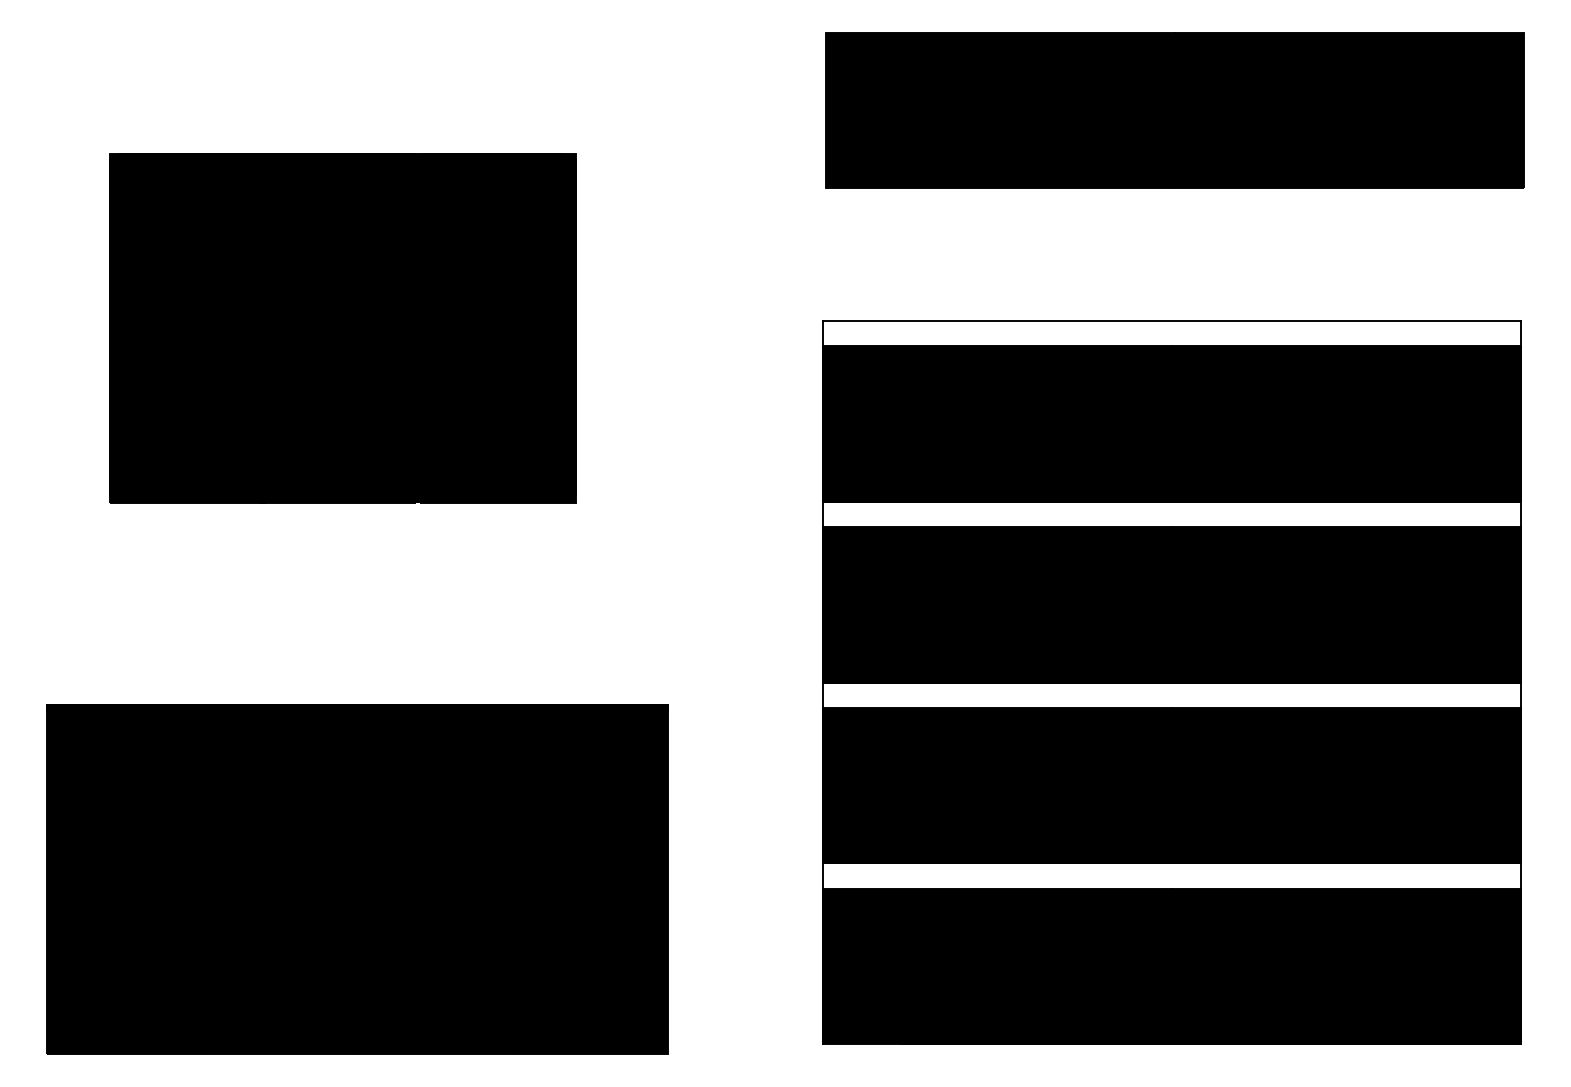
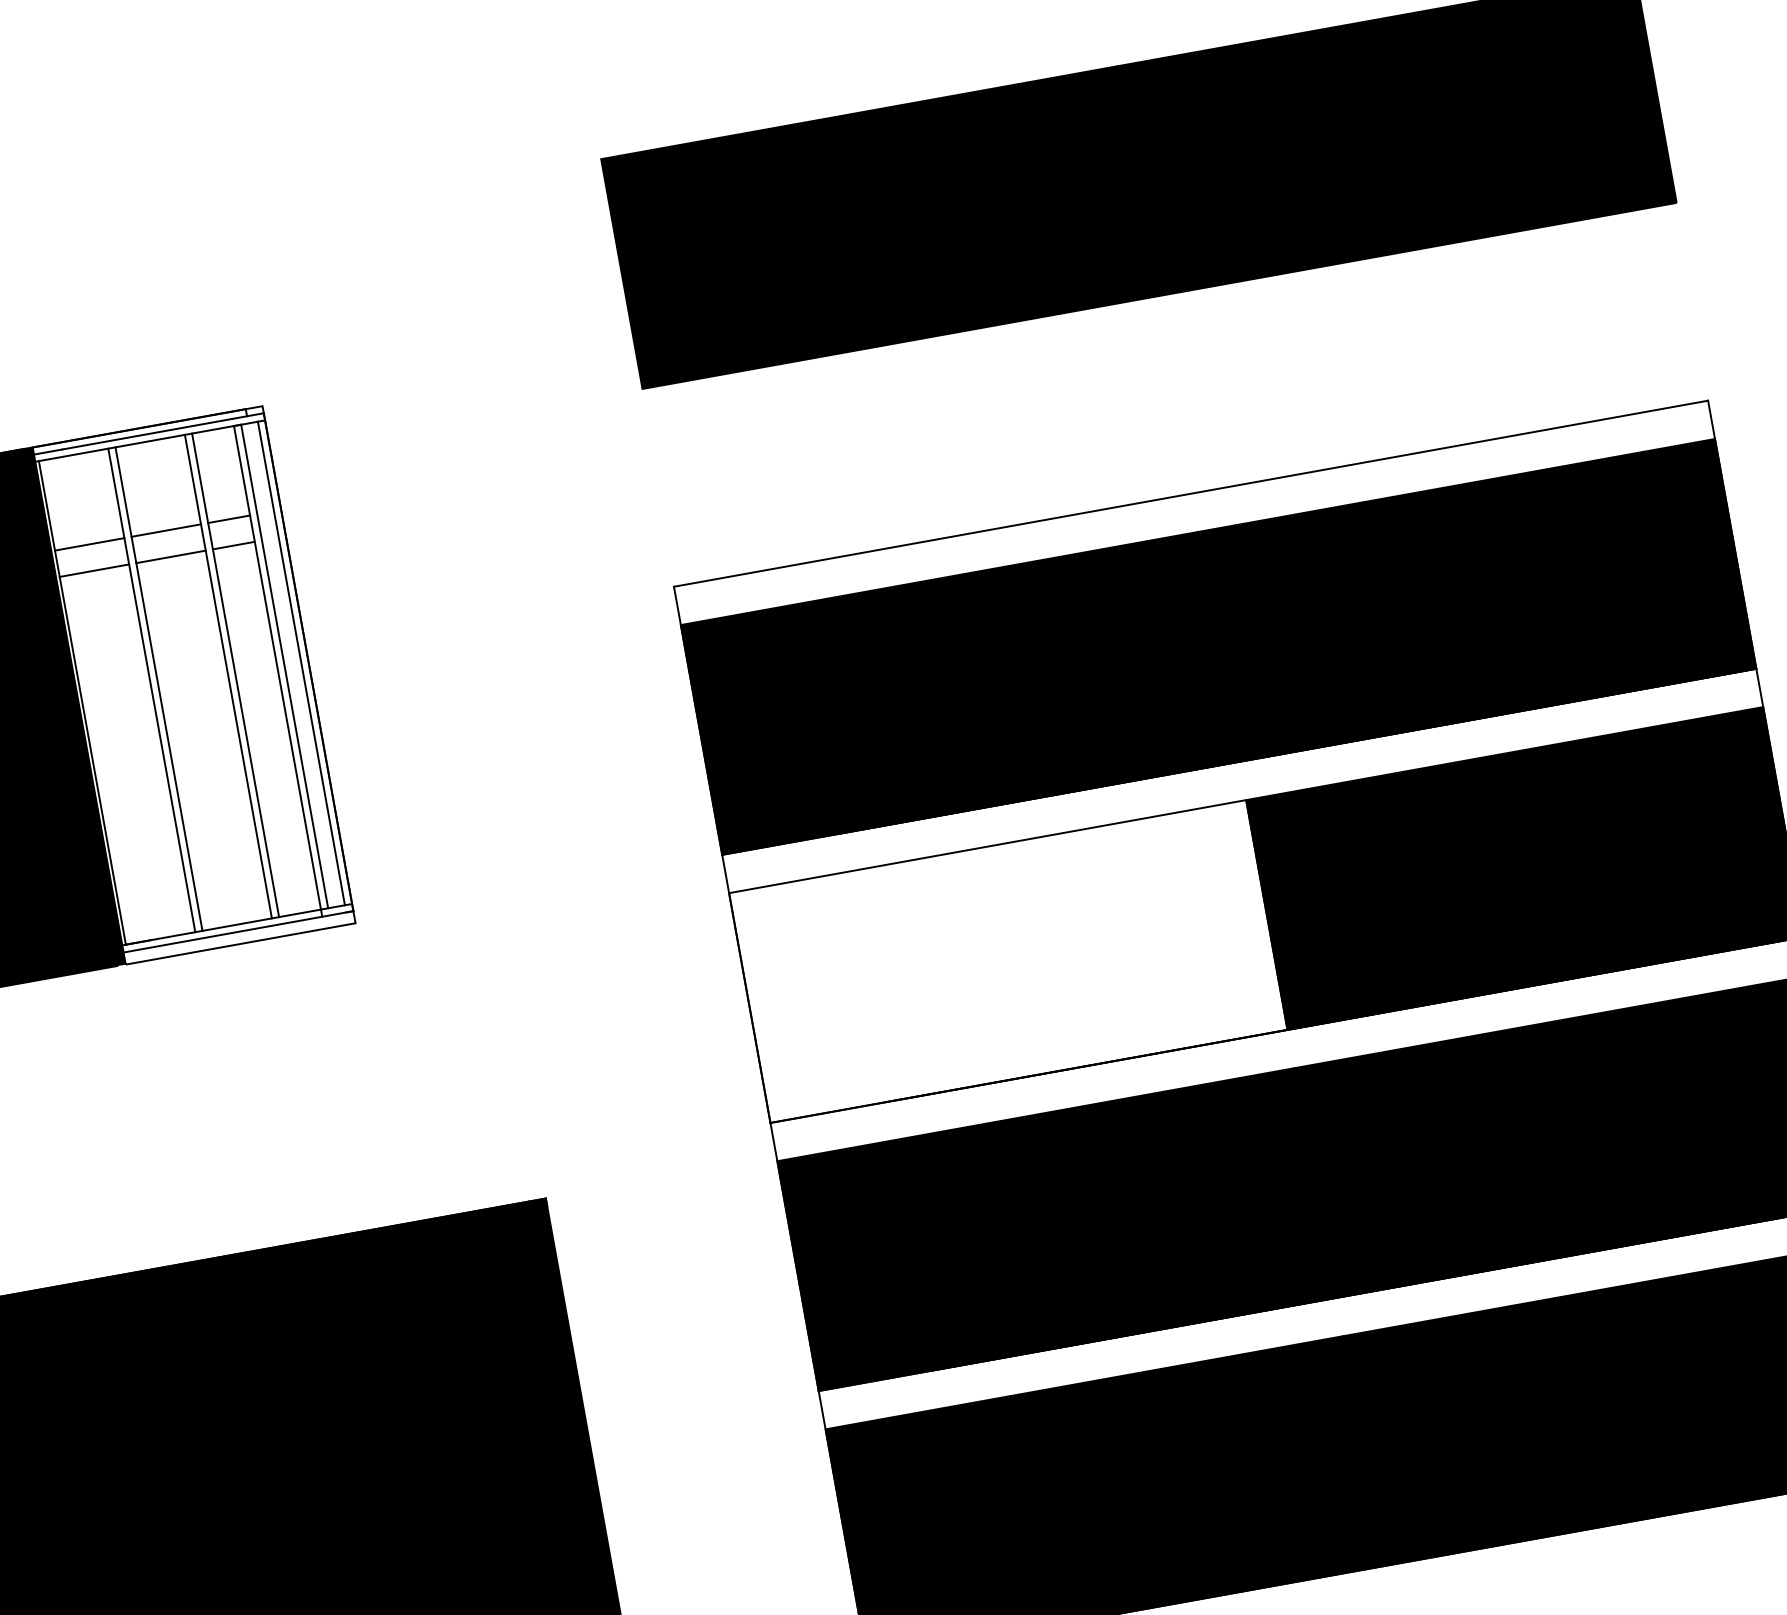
fill: (497, 328) -> (193, 685), removed
fill: (997, 604) -> (1007, 960), removed

